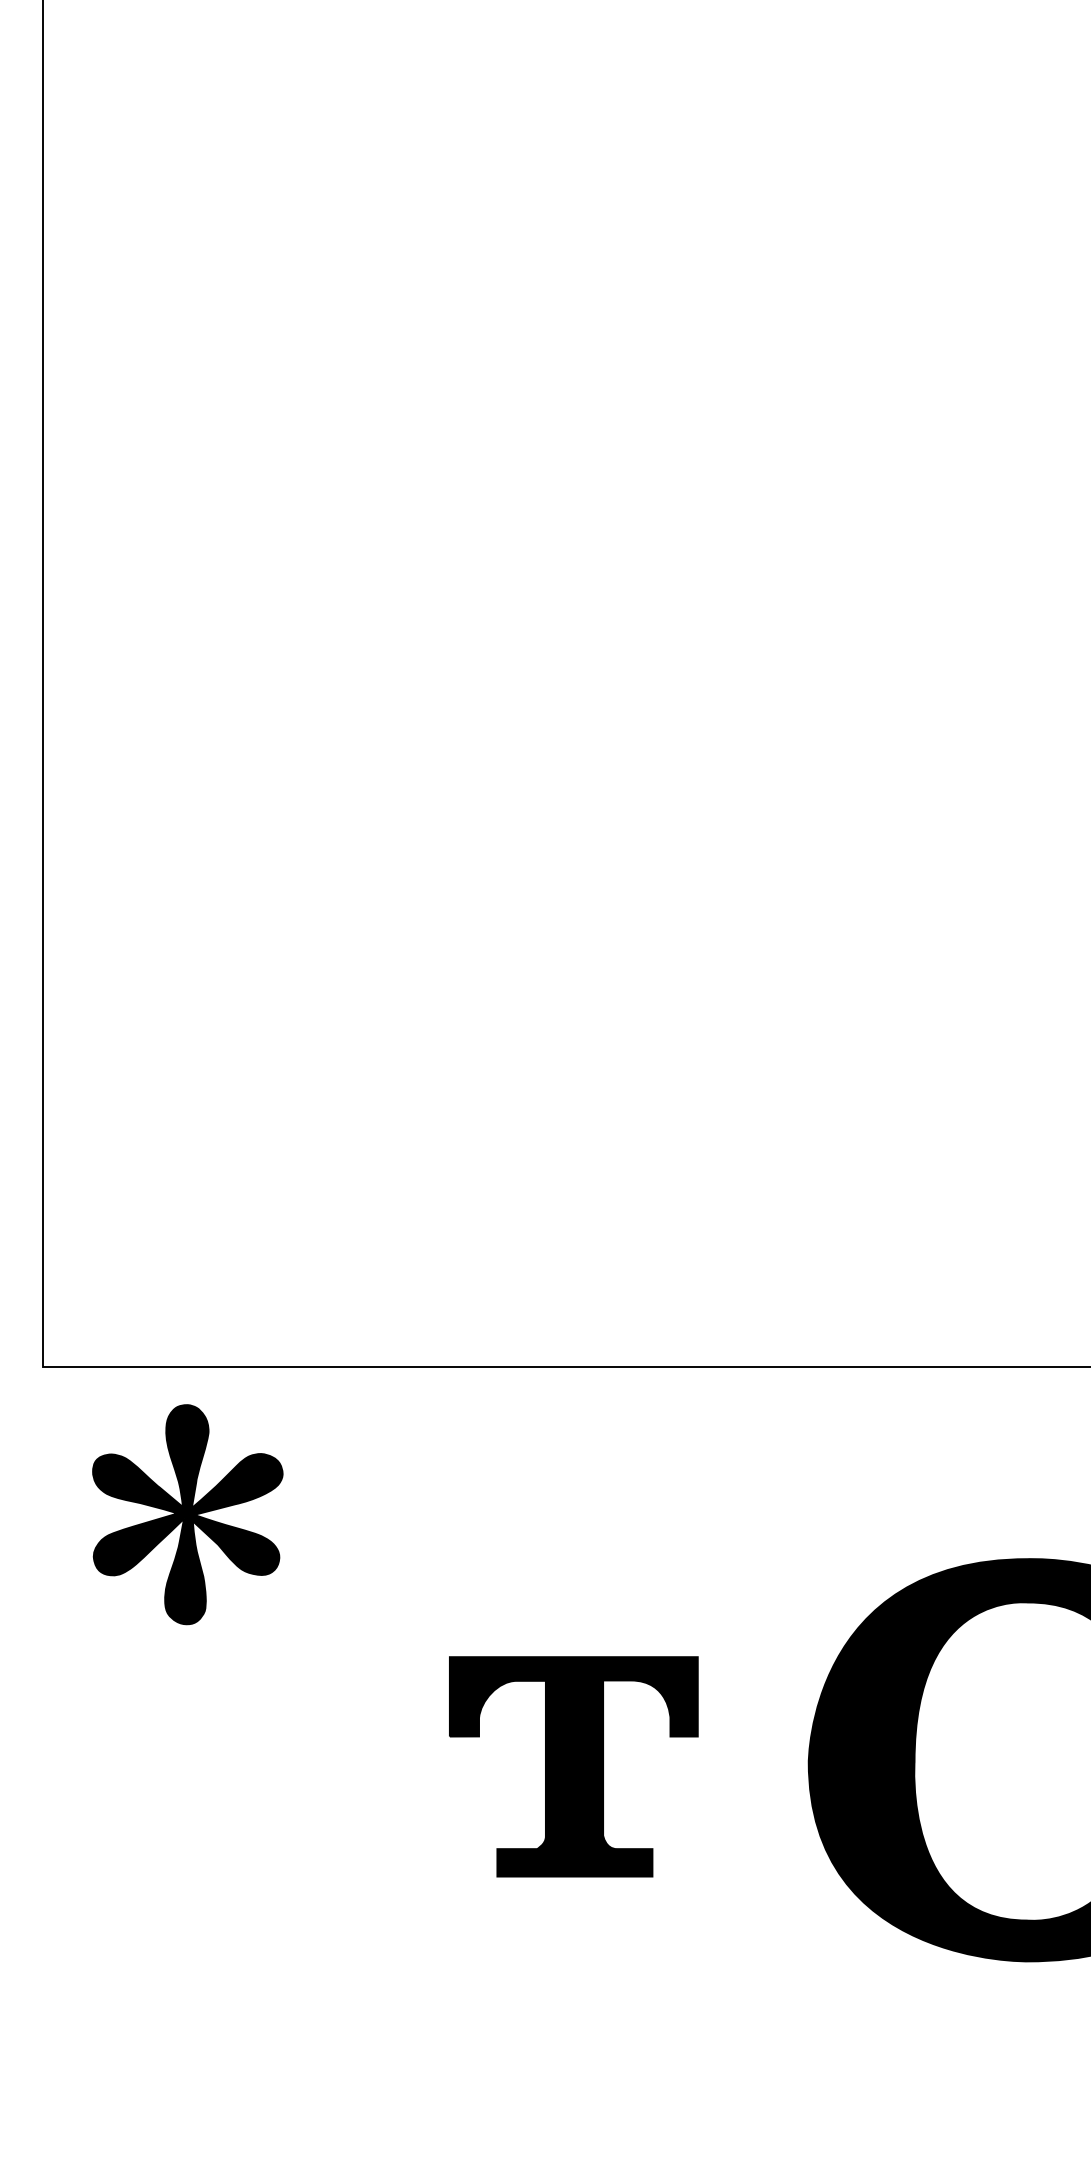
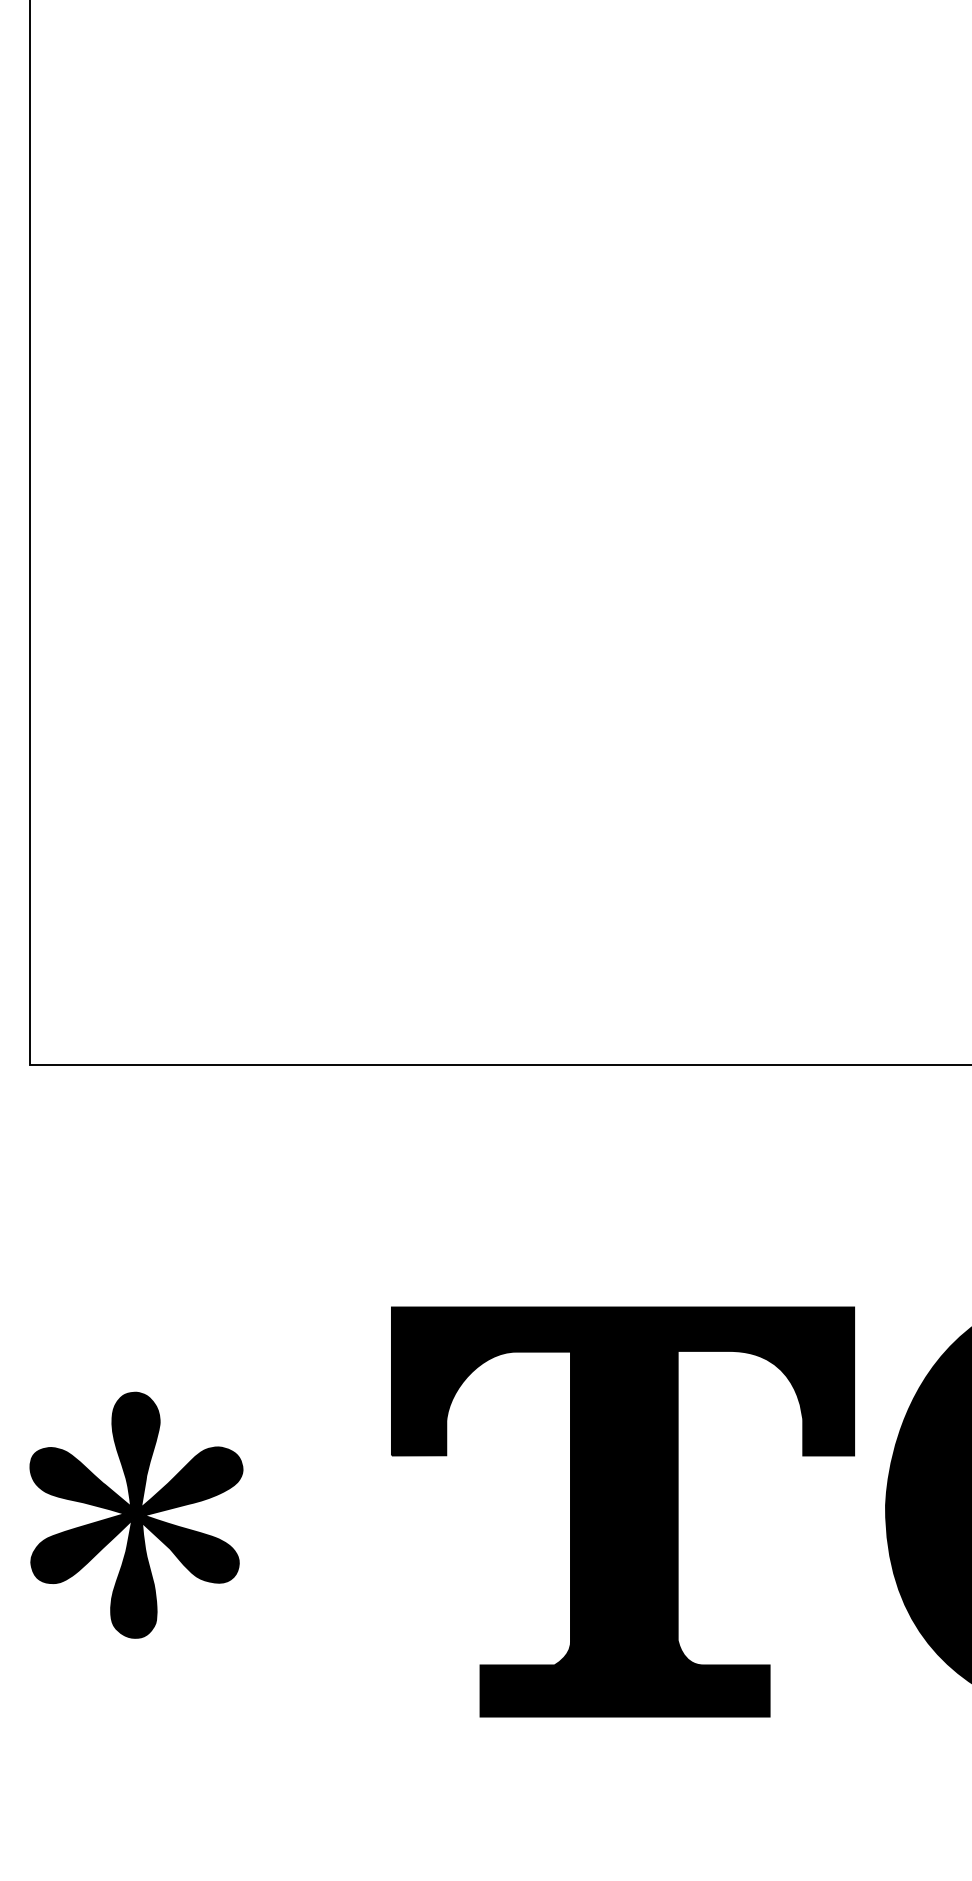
part: (187, 1514) -> (136, 1515), moved
part: (573, 1766) -> (622, 1511), size x1.67

